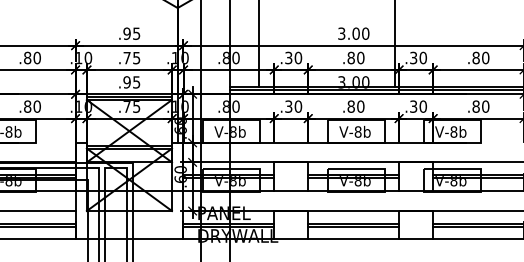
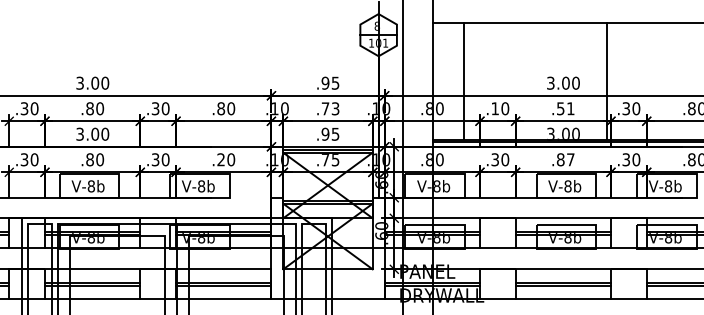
text: (136, 57) -> (335, 108), .75 -> .73
text: (288, 57) -> (494, 108), .30 -> .10
text: (355, 57) -> (565, 108), .80 -> .51
text: (27, 106) -> (221, 159), .80 -> .20
text: (360, 106) -> (570, 159), .80 -> .87

